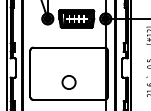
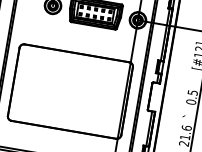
circle: (68, 82) -> (67, 104), removed

